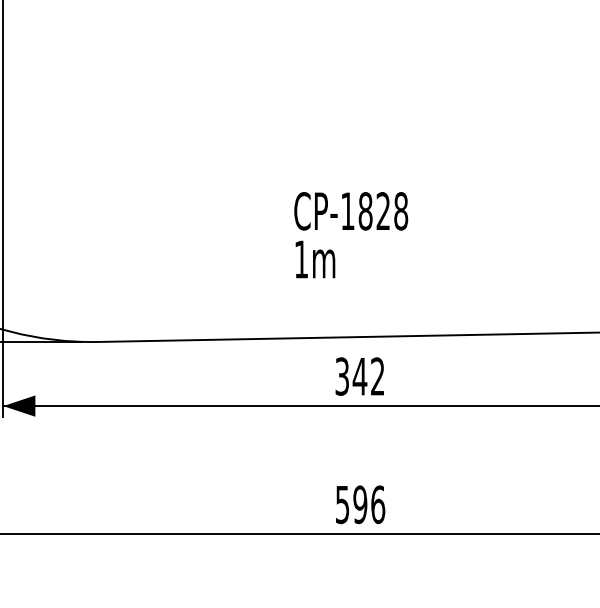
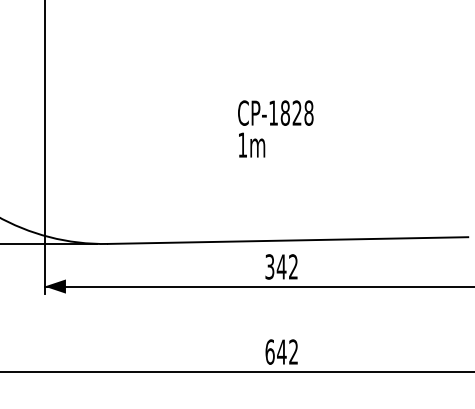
text: (350, 234) -> (275, 128), moved
text: (359, 503) -> (281, 351), 596 -> 642

